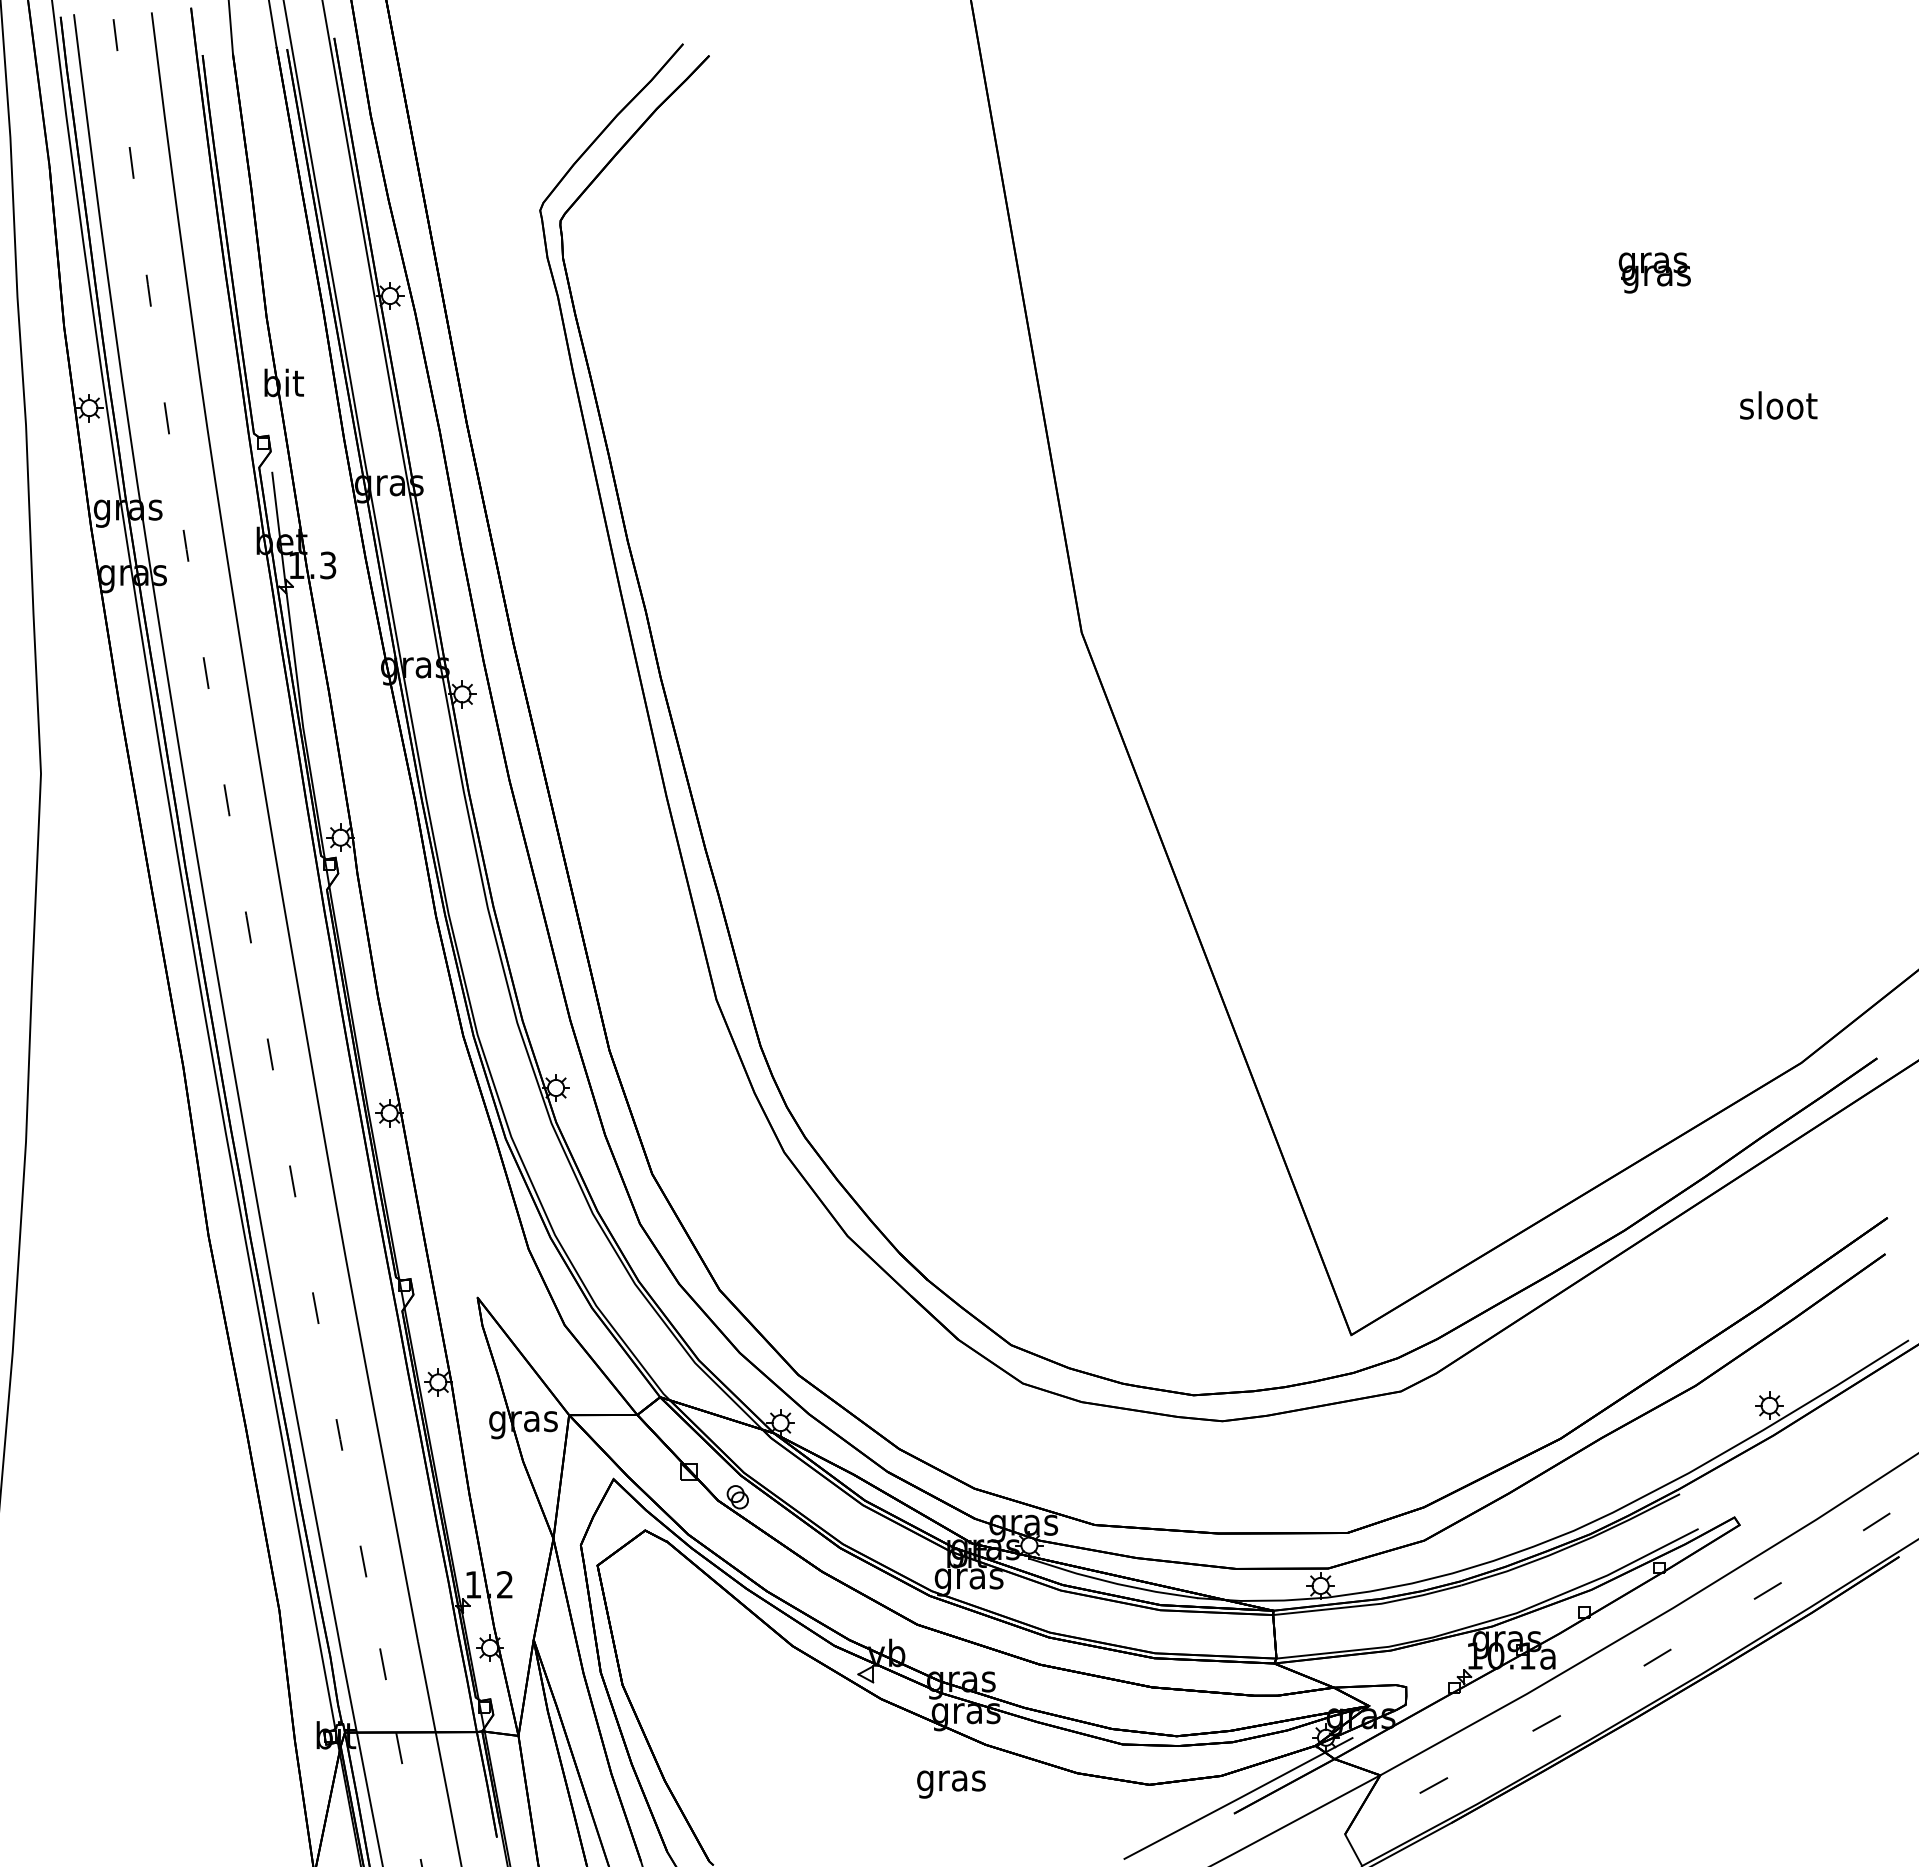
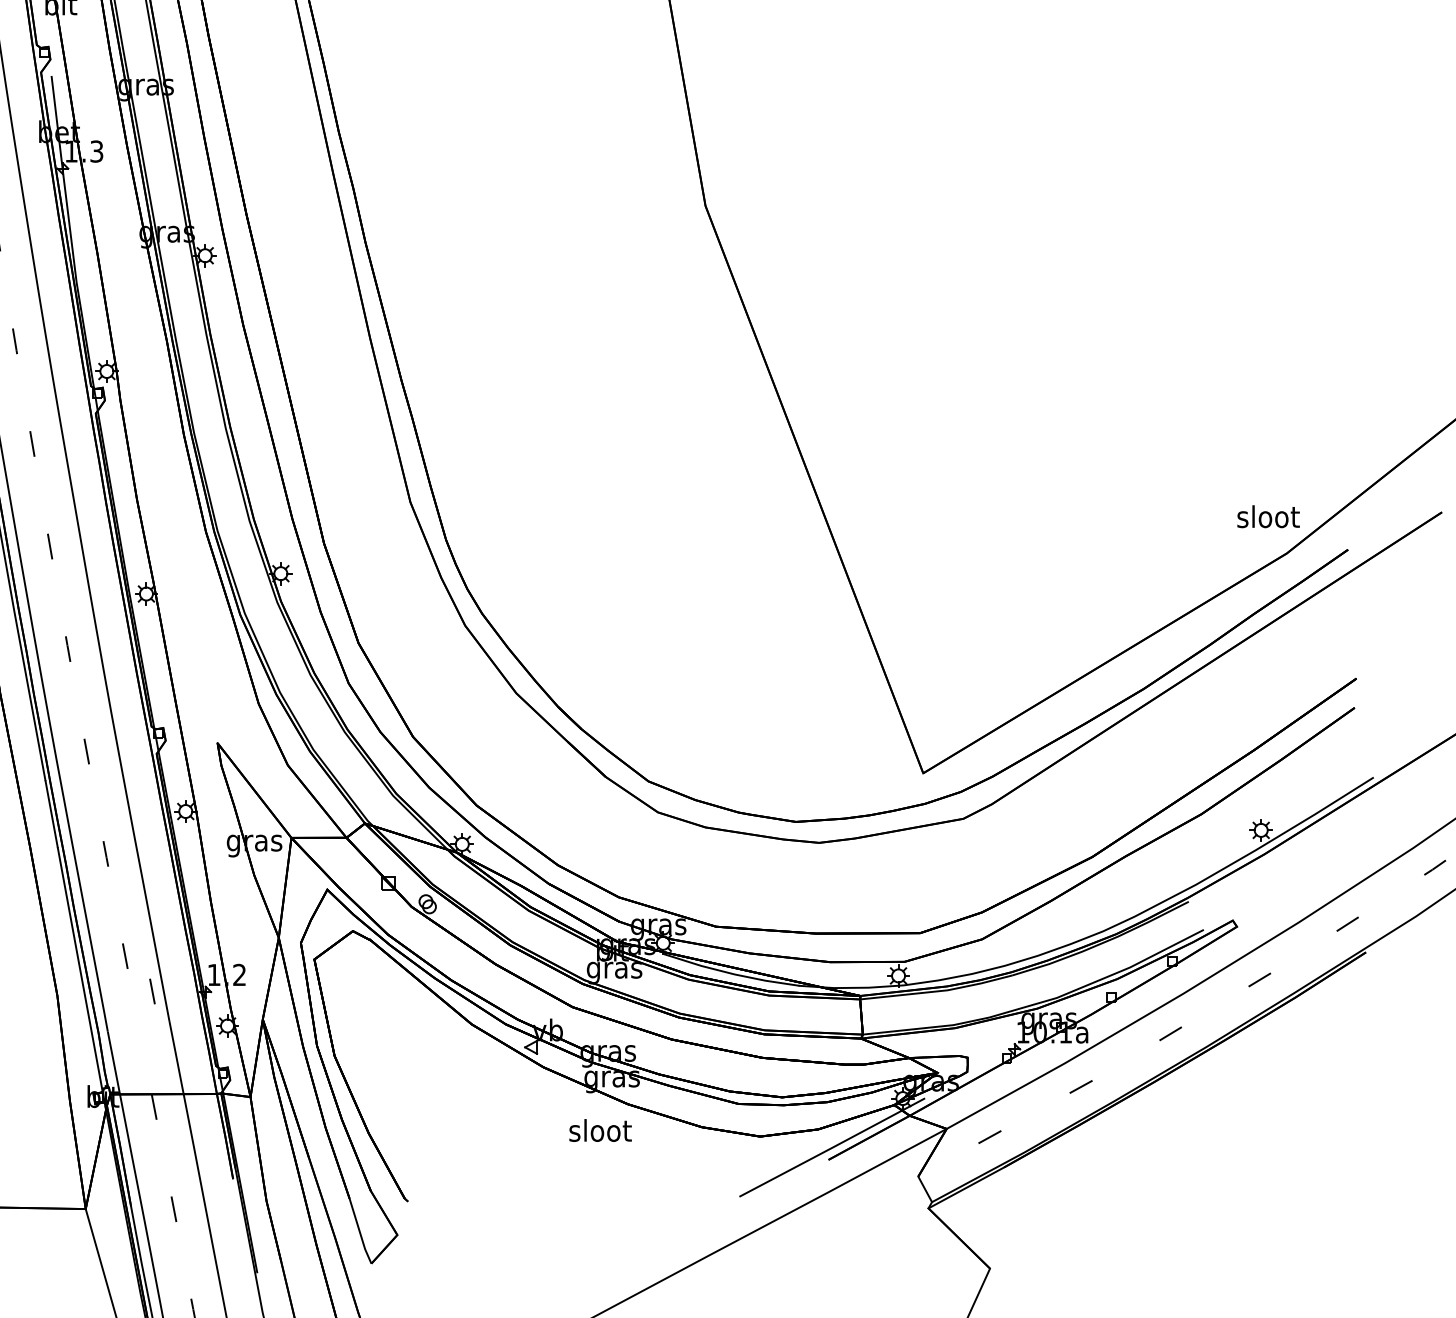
text: (1778, 405) -> (1268, 516), moved
line: (382, 1664) -> (151, 991), moved
text: (951, 1780) -> (600, 1133), gras -> sloot

